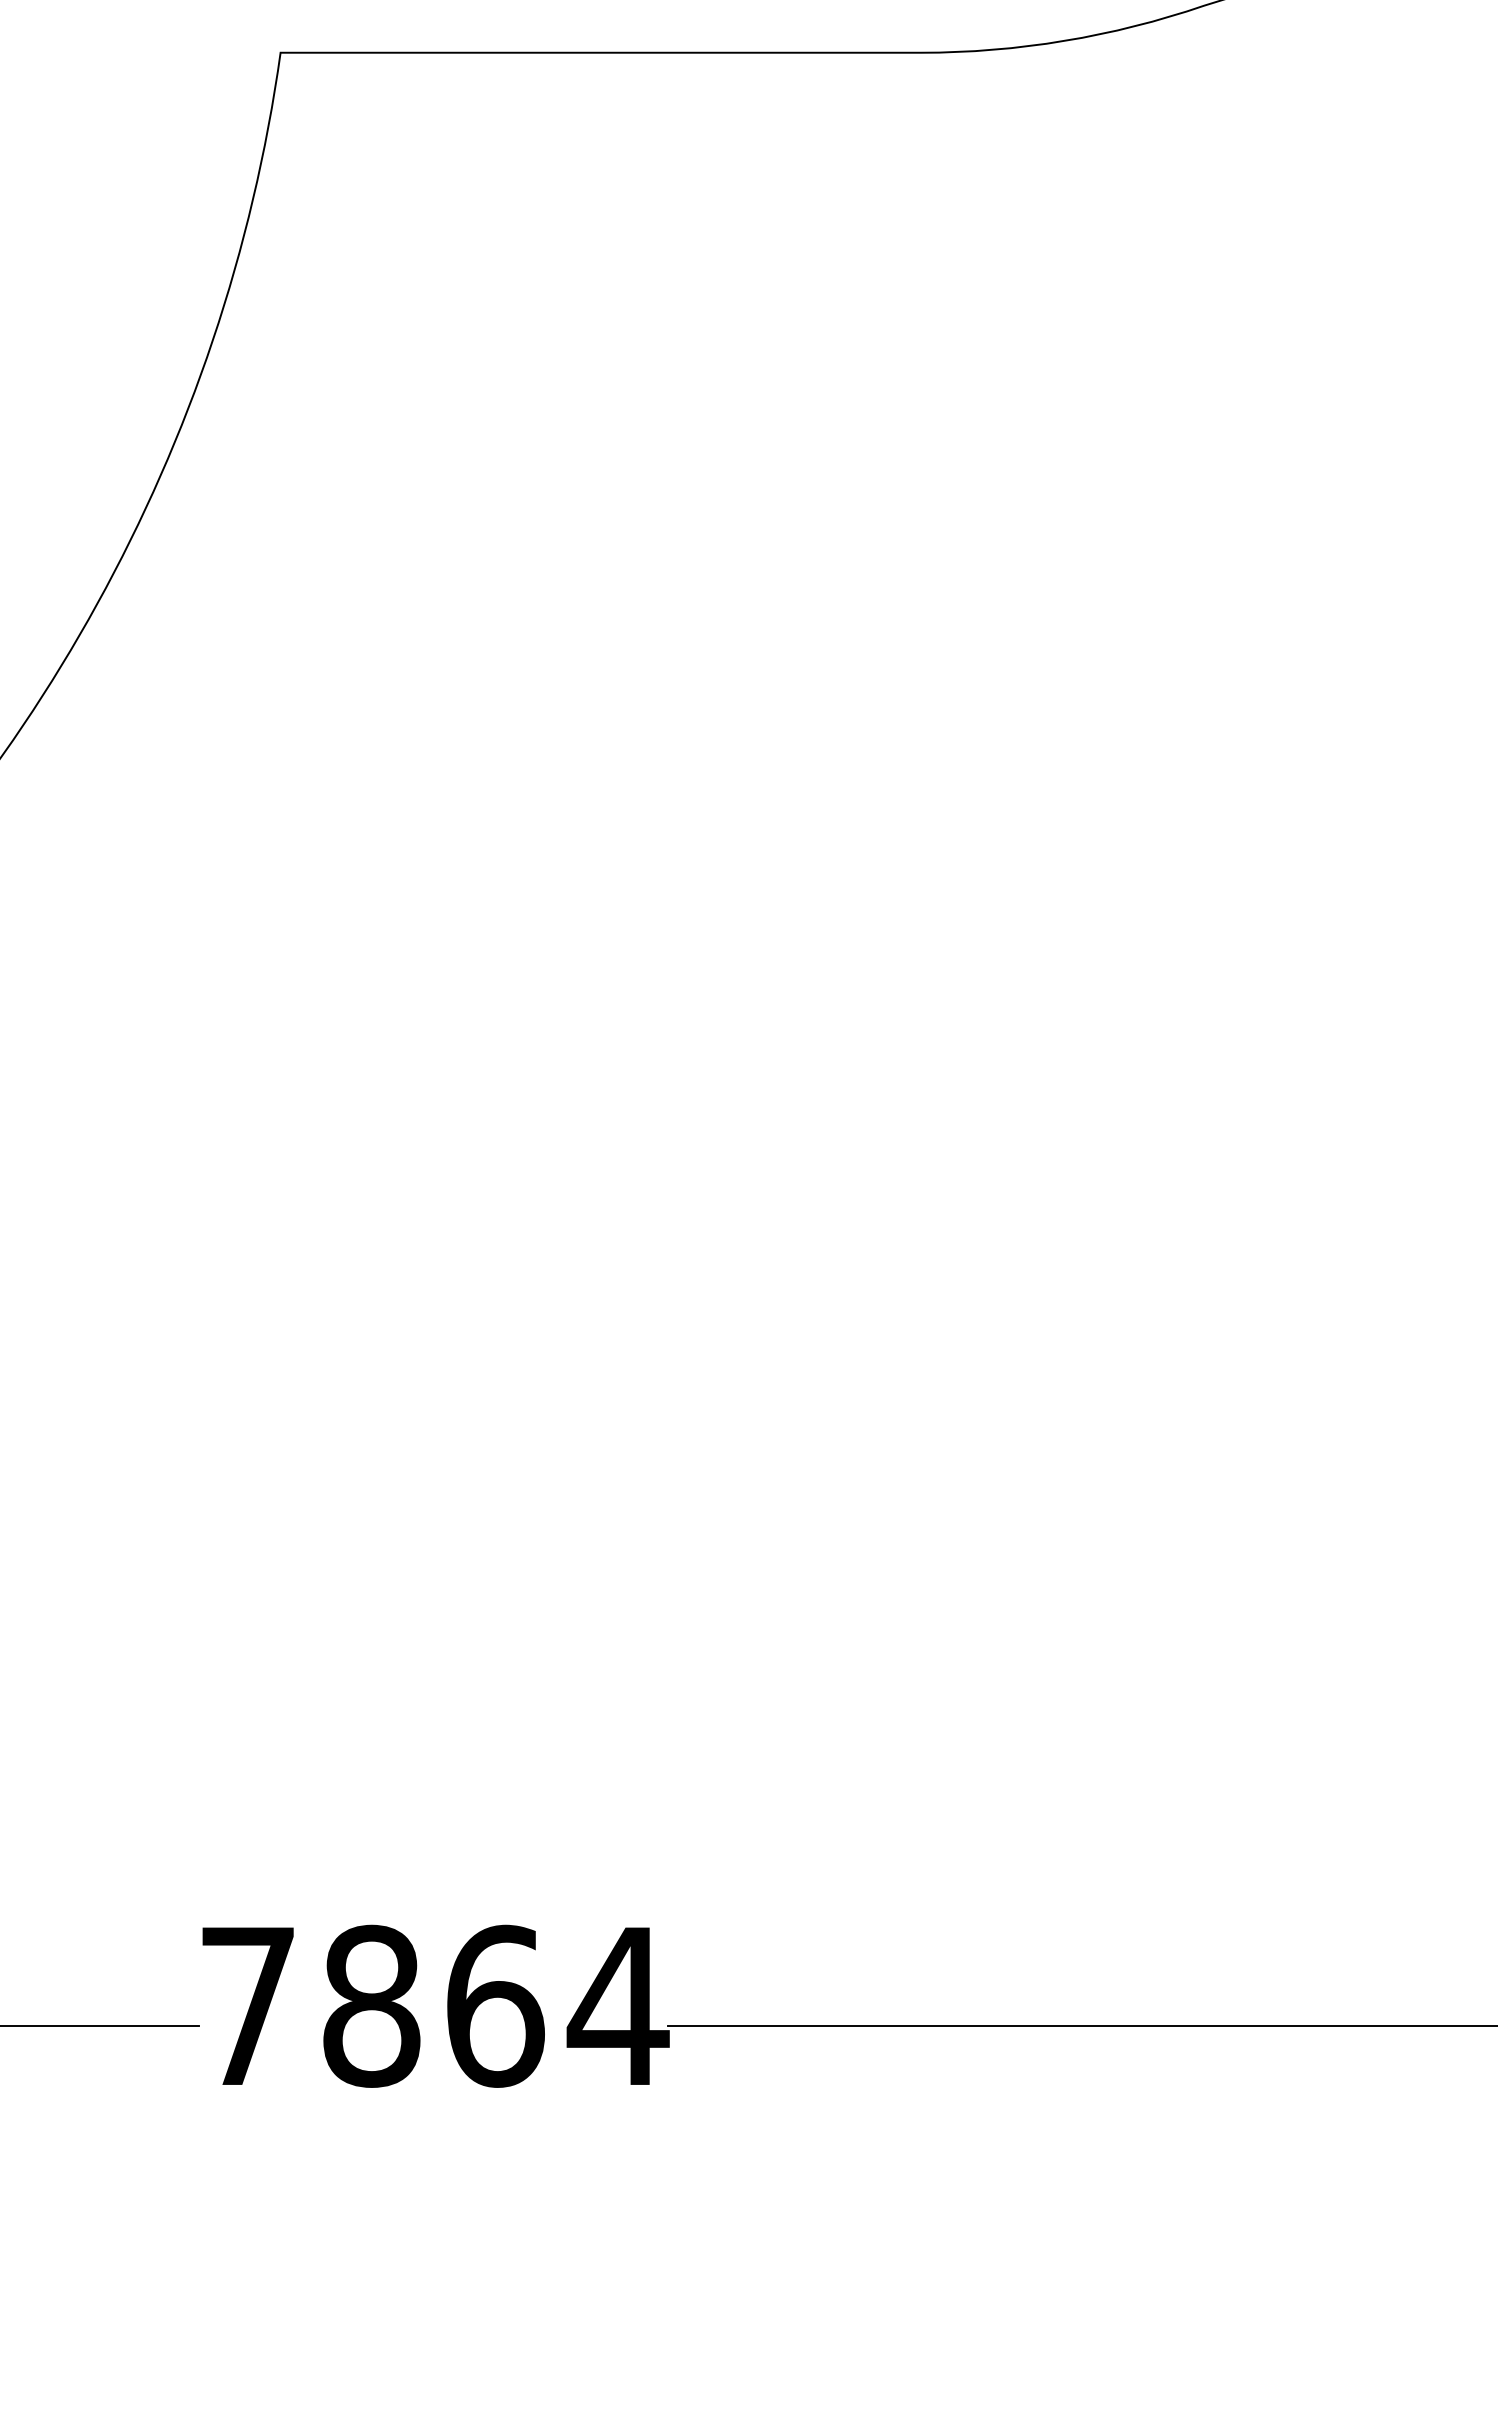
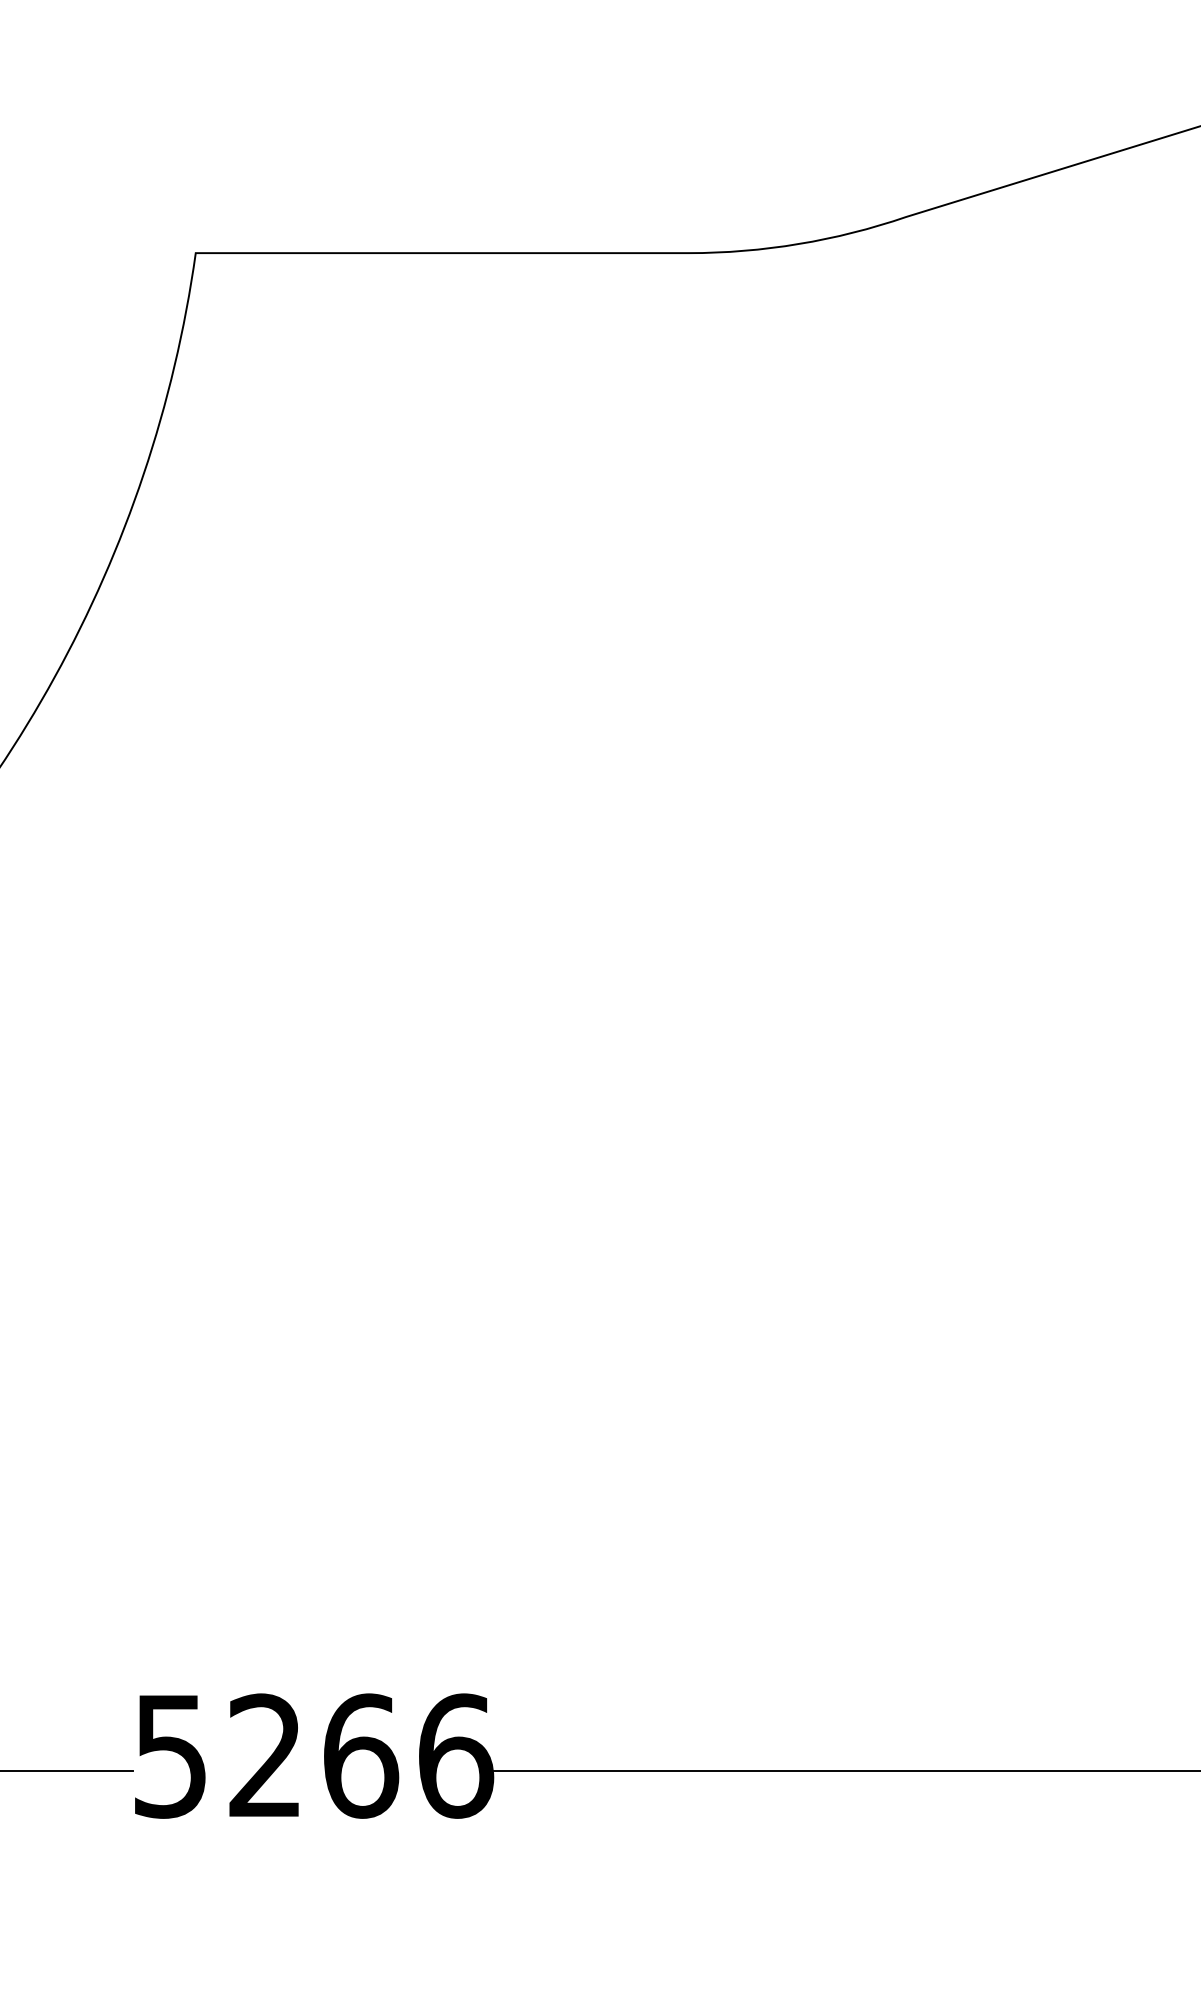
text: (436, 2005) -> (315, 1755), 7864 -> 5266

